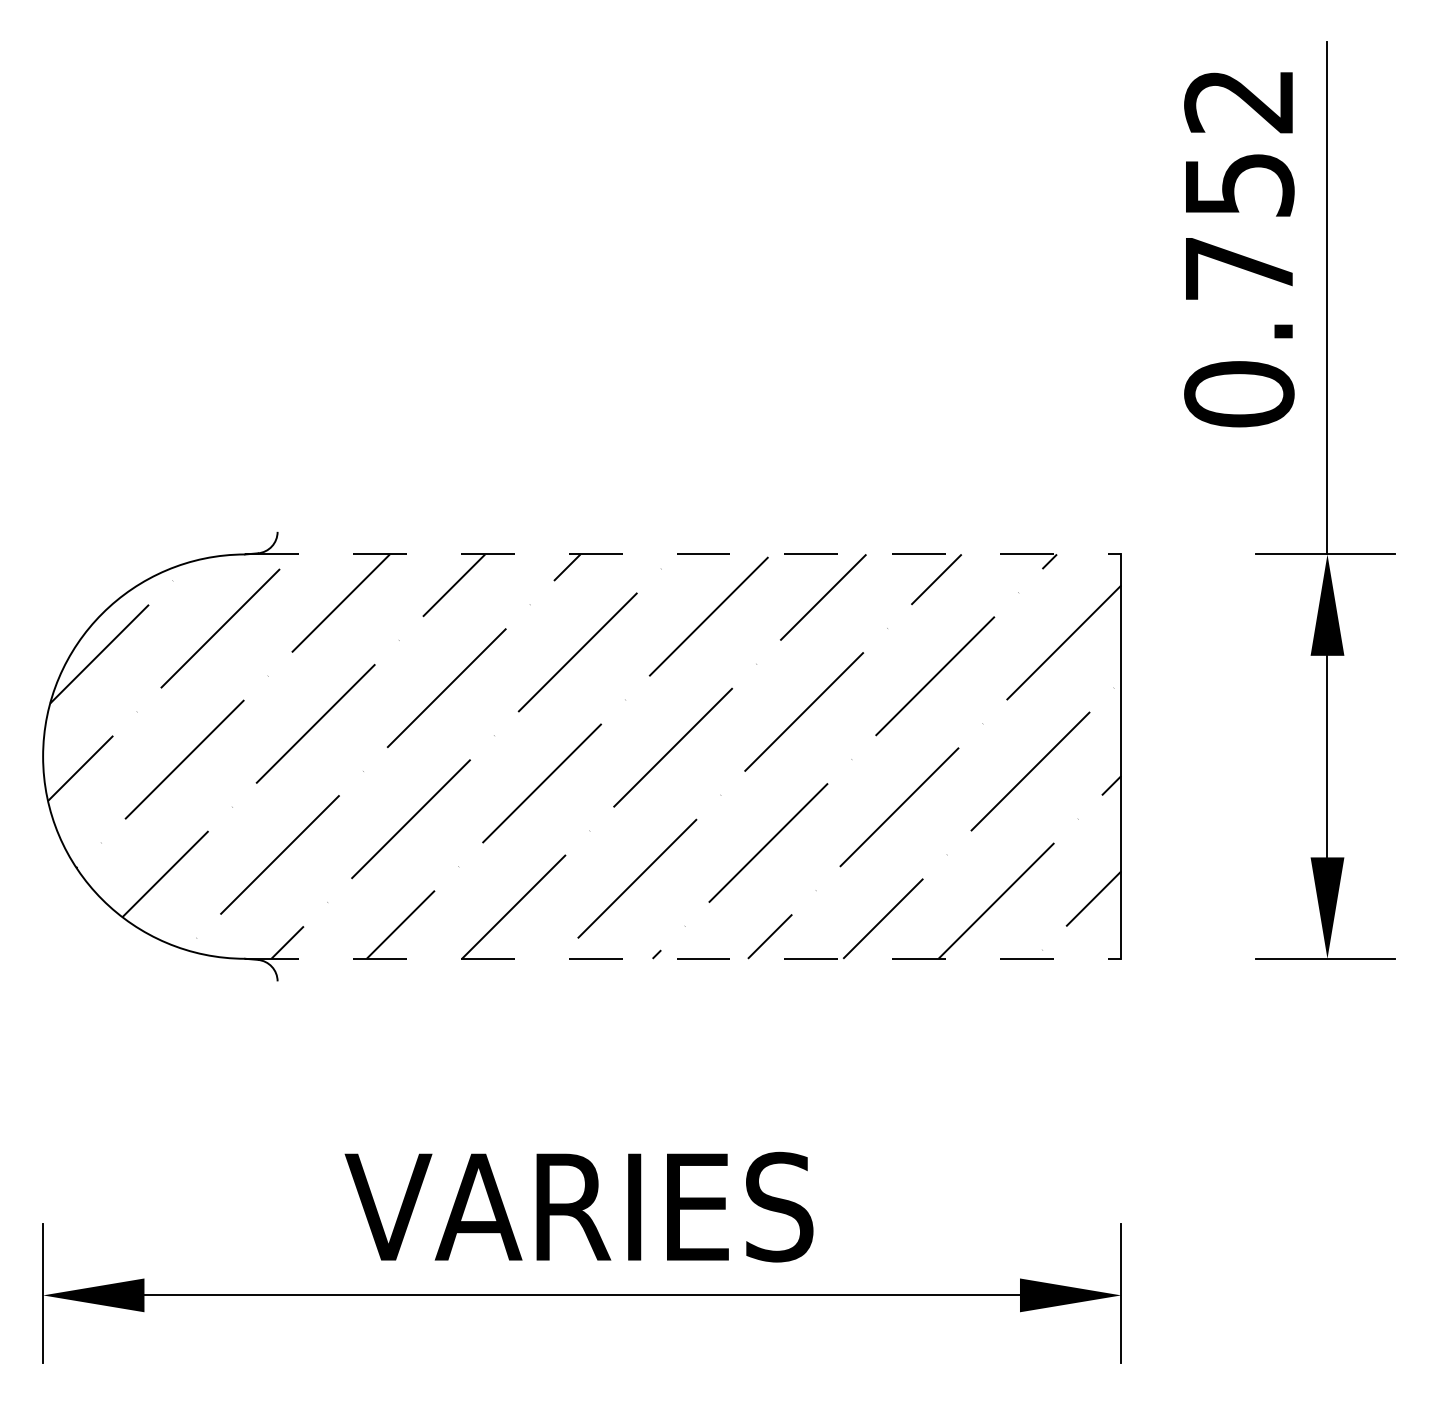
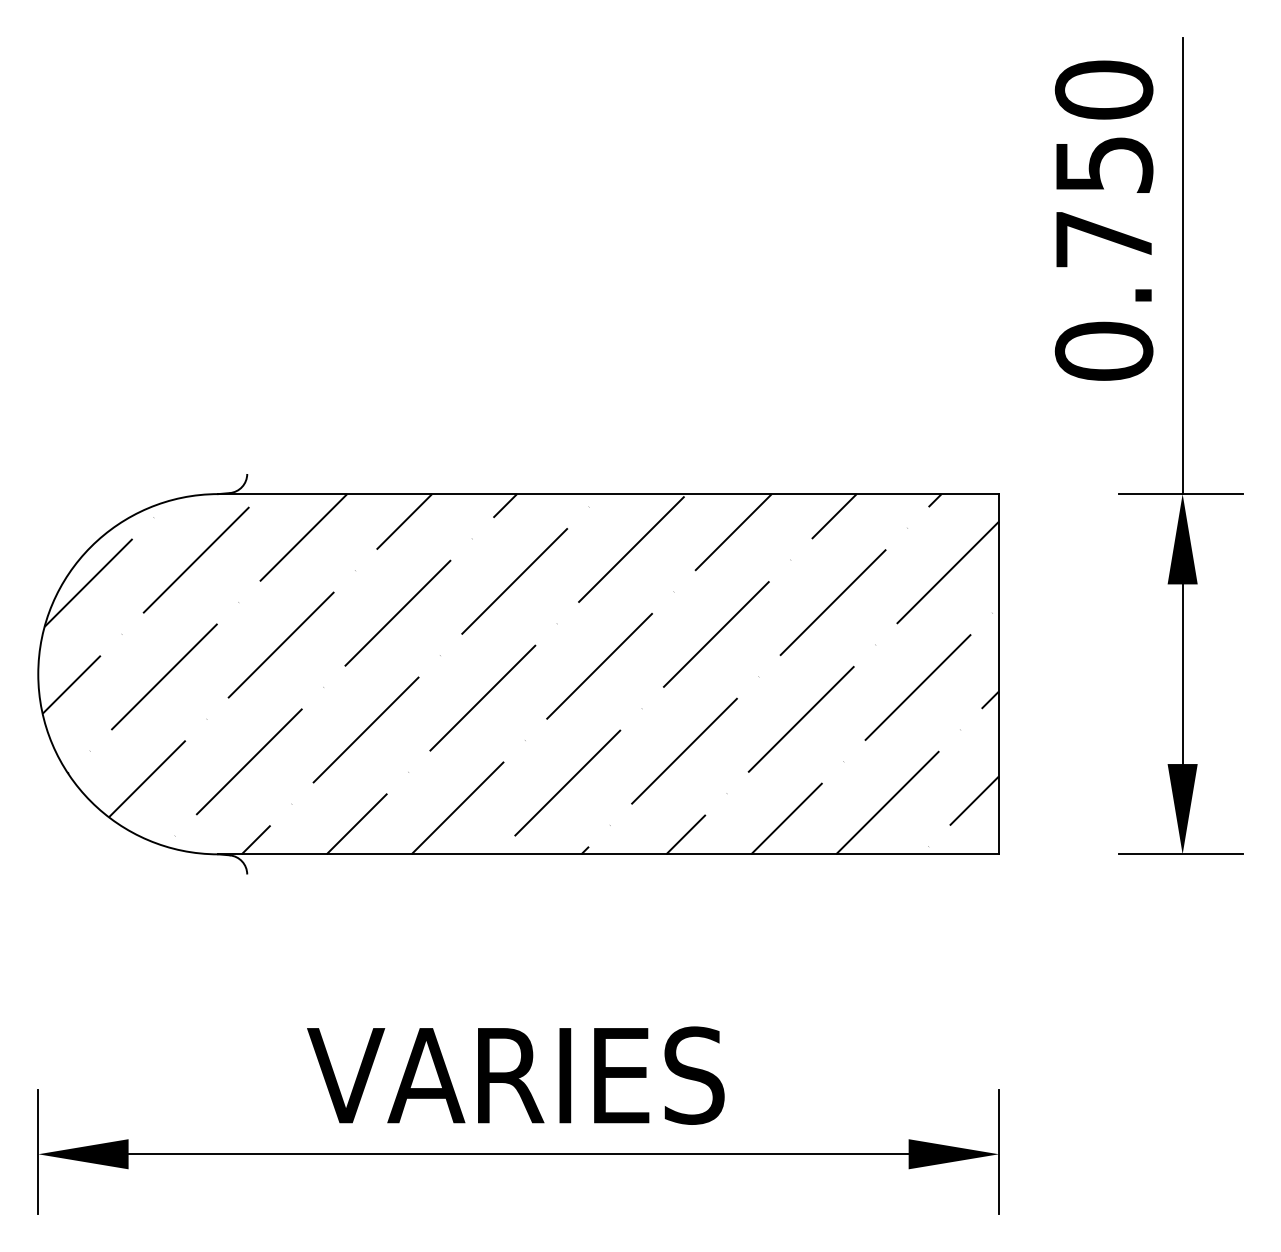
text: (1239, 100) -> (1104, 89), 0.752 -> 0.750
line: (683, 554) -> (608, 494), dashed -> solid
line: (683, 958) -> (608, 854), dashed -> solid

